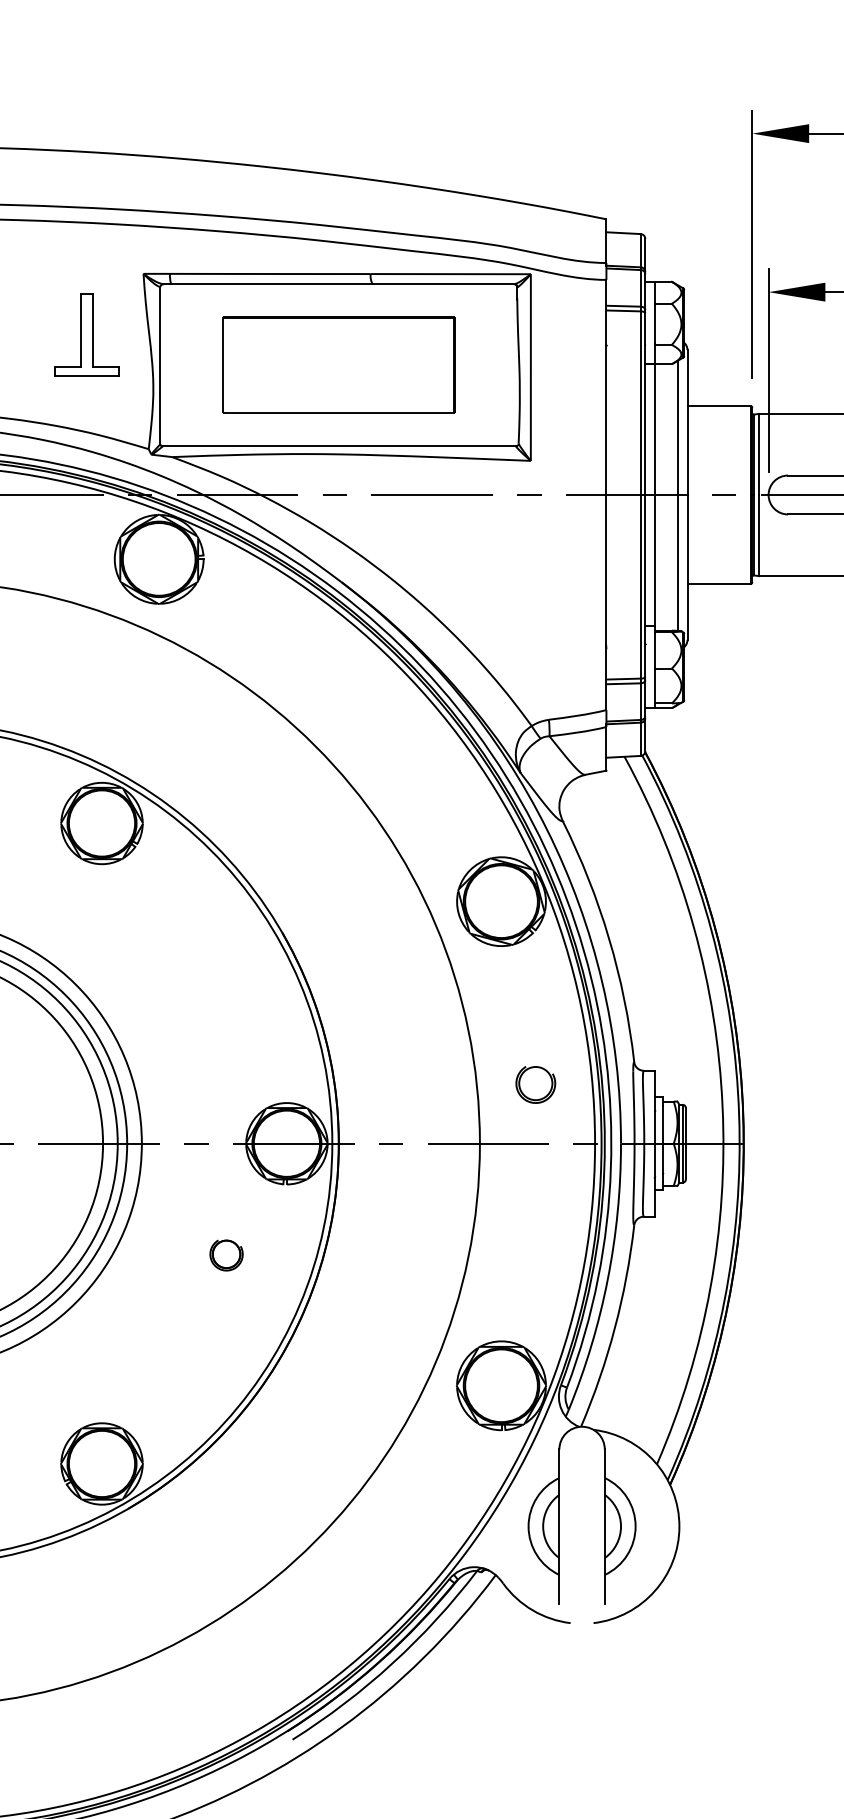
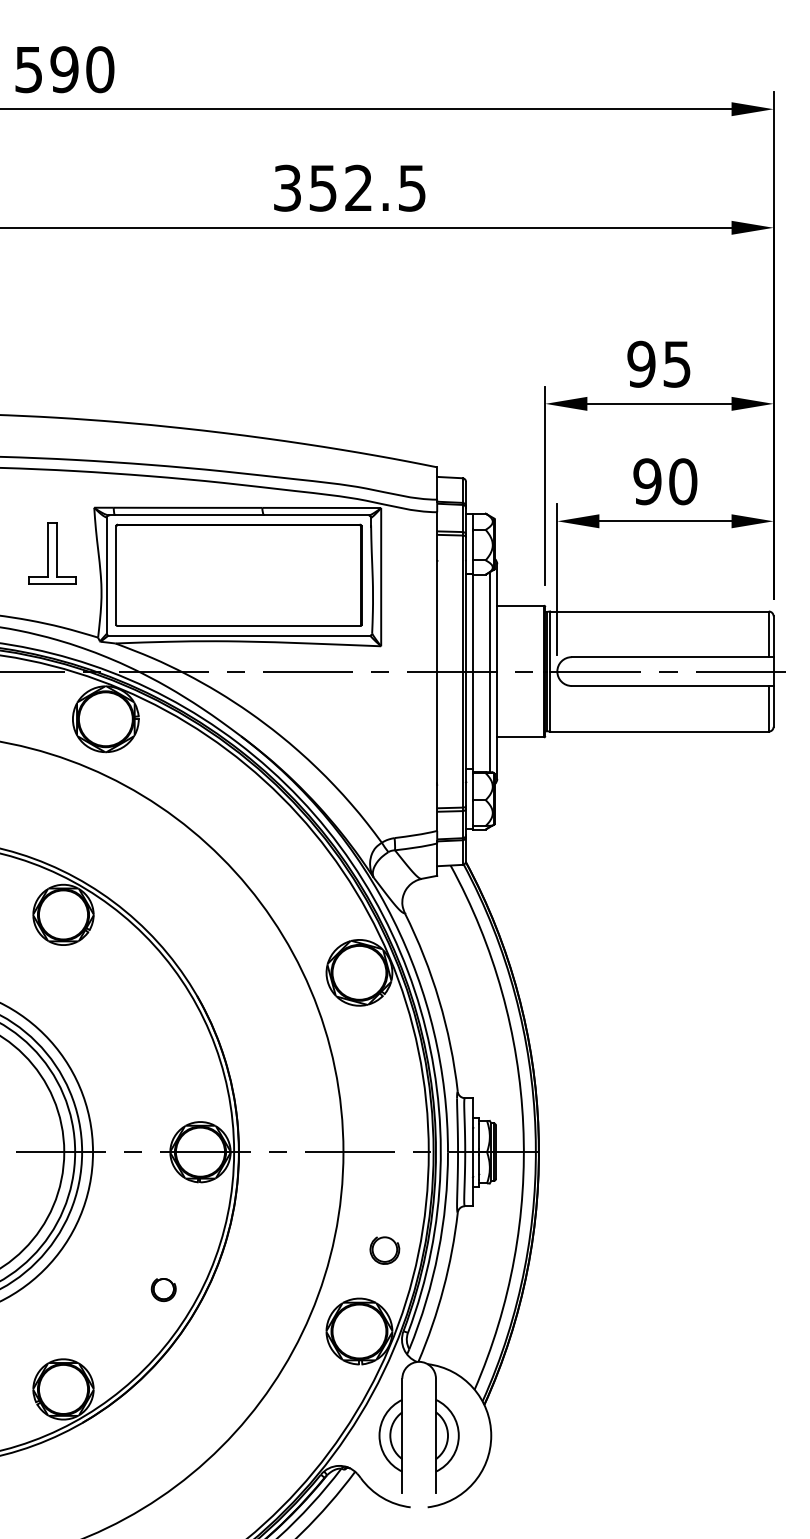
part: (338, 363) -> (238, 574), size x1.43
part: (535, 1084) -> (384, 1250), moved
part: (226, 1254) -> (163, 1289), moved

